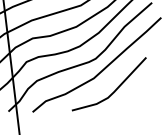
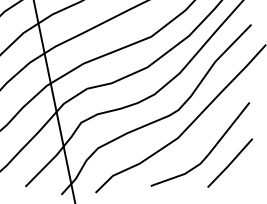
line: (129, 98) -> (230, 162), added

